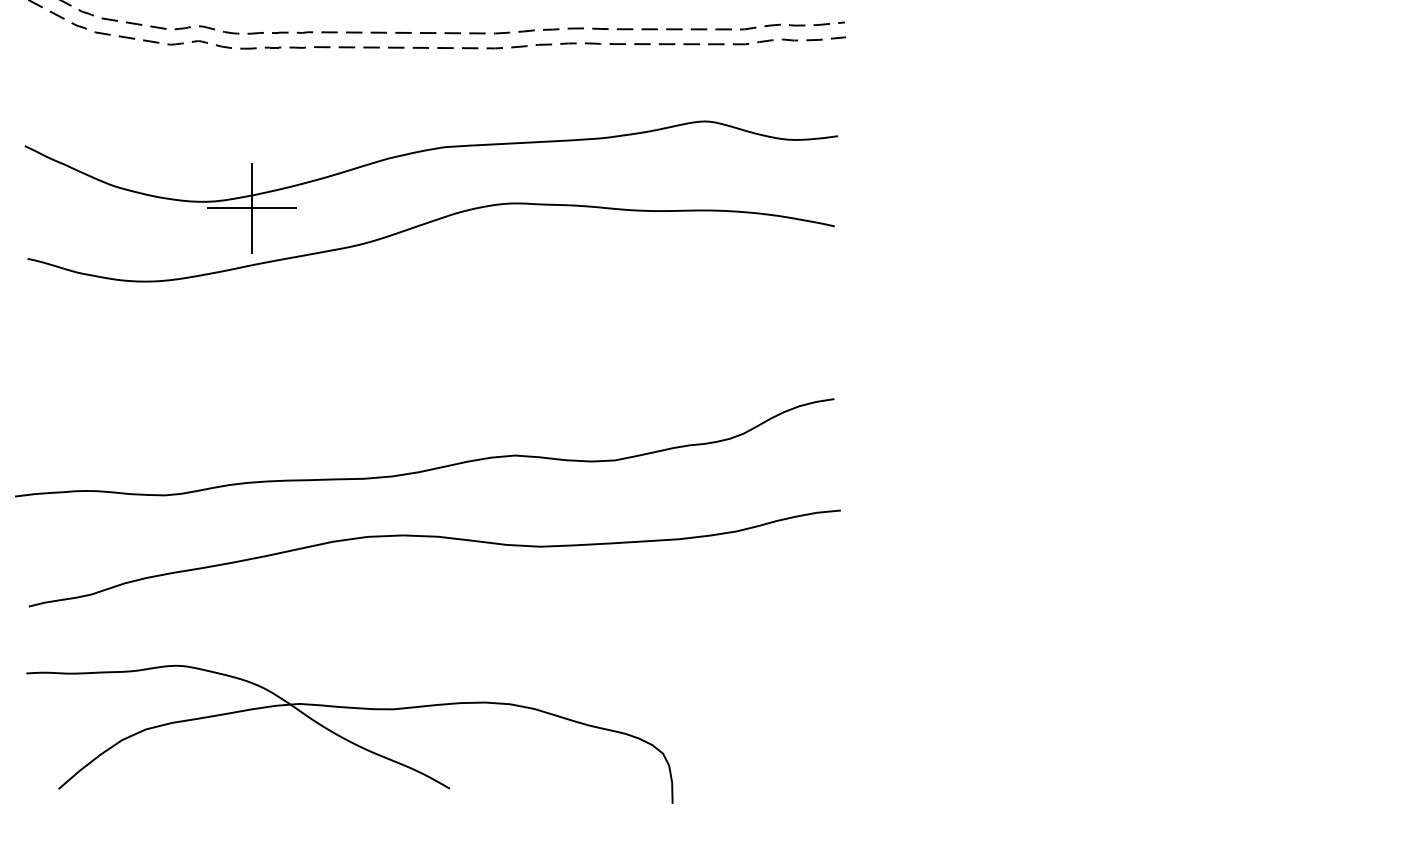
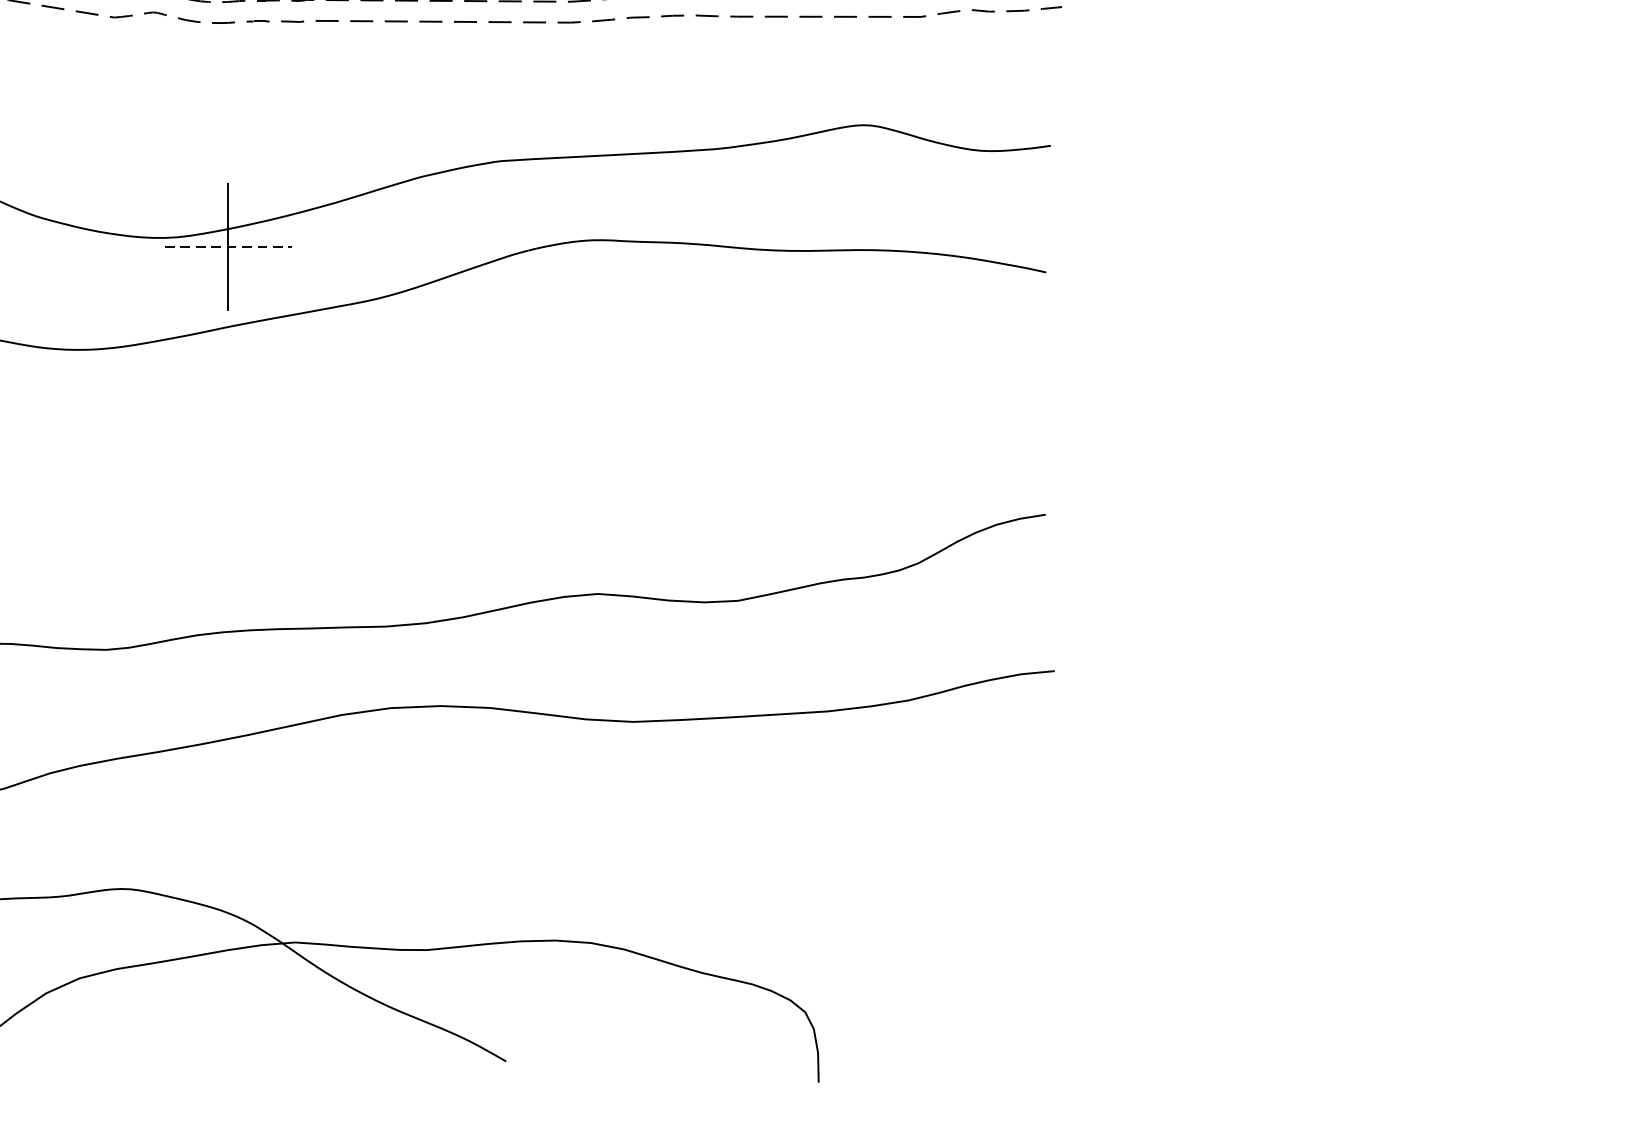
line: (251, 208) -> (227, 247), solid -> dashed

